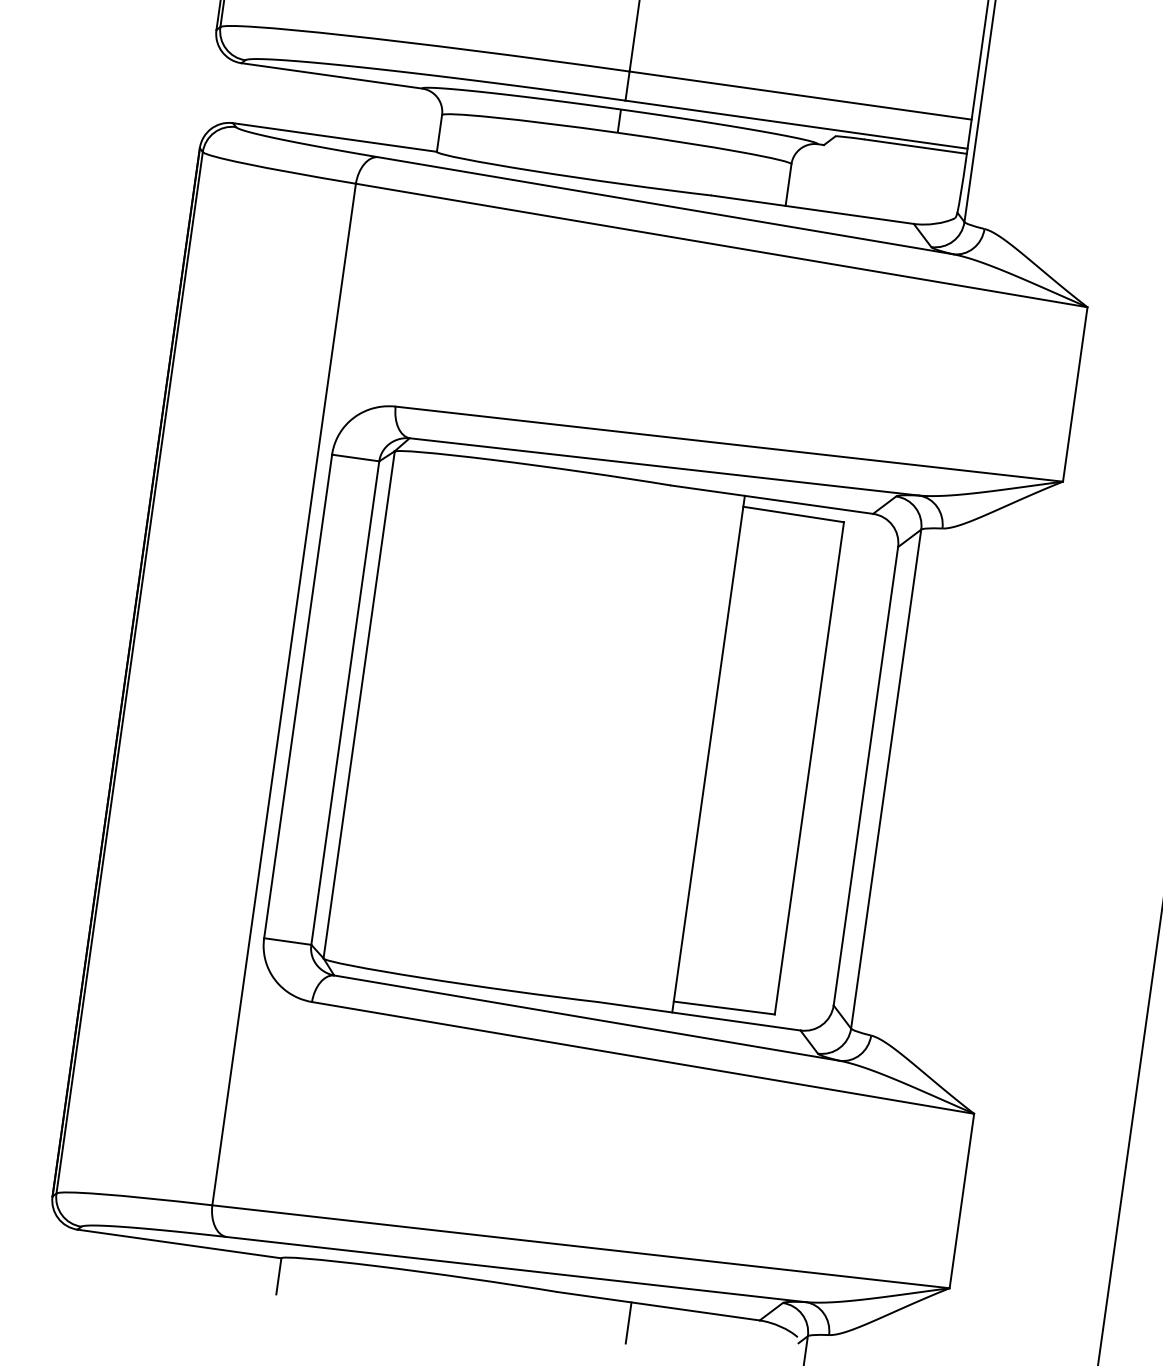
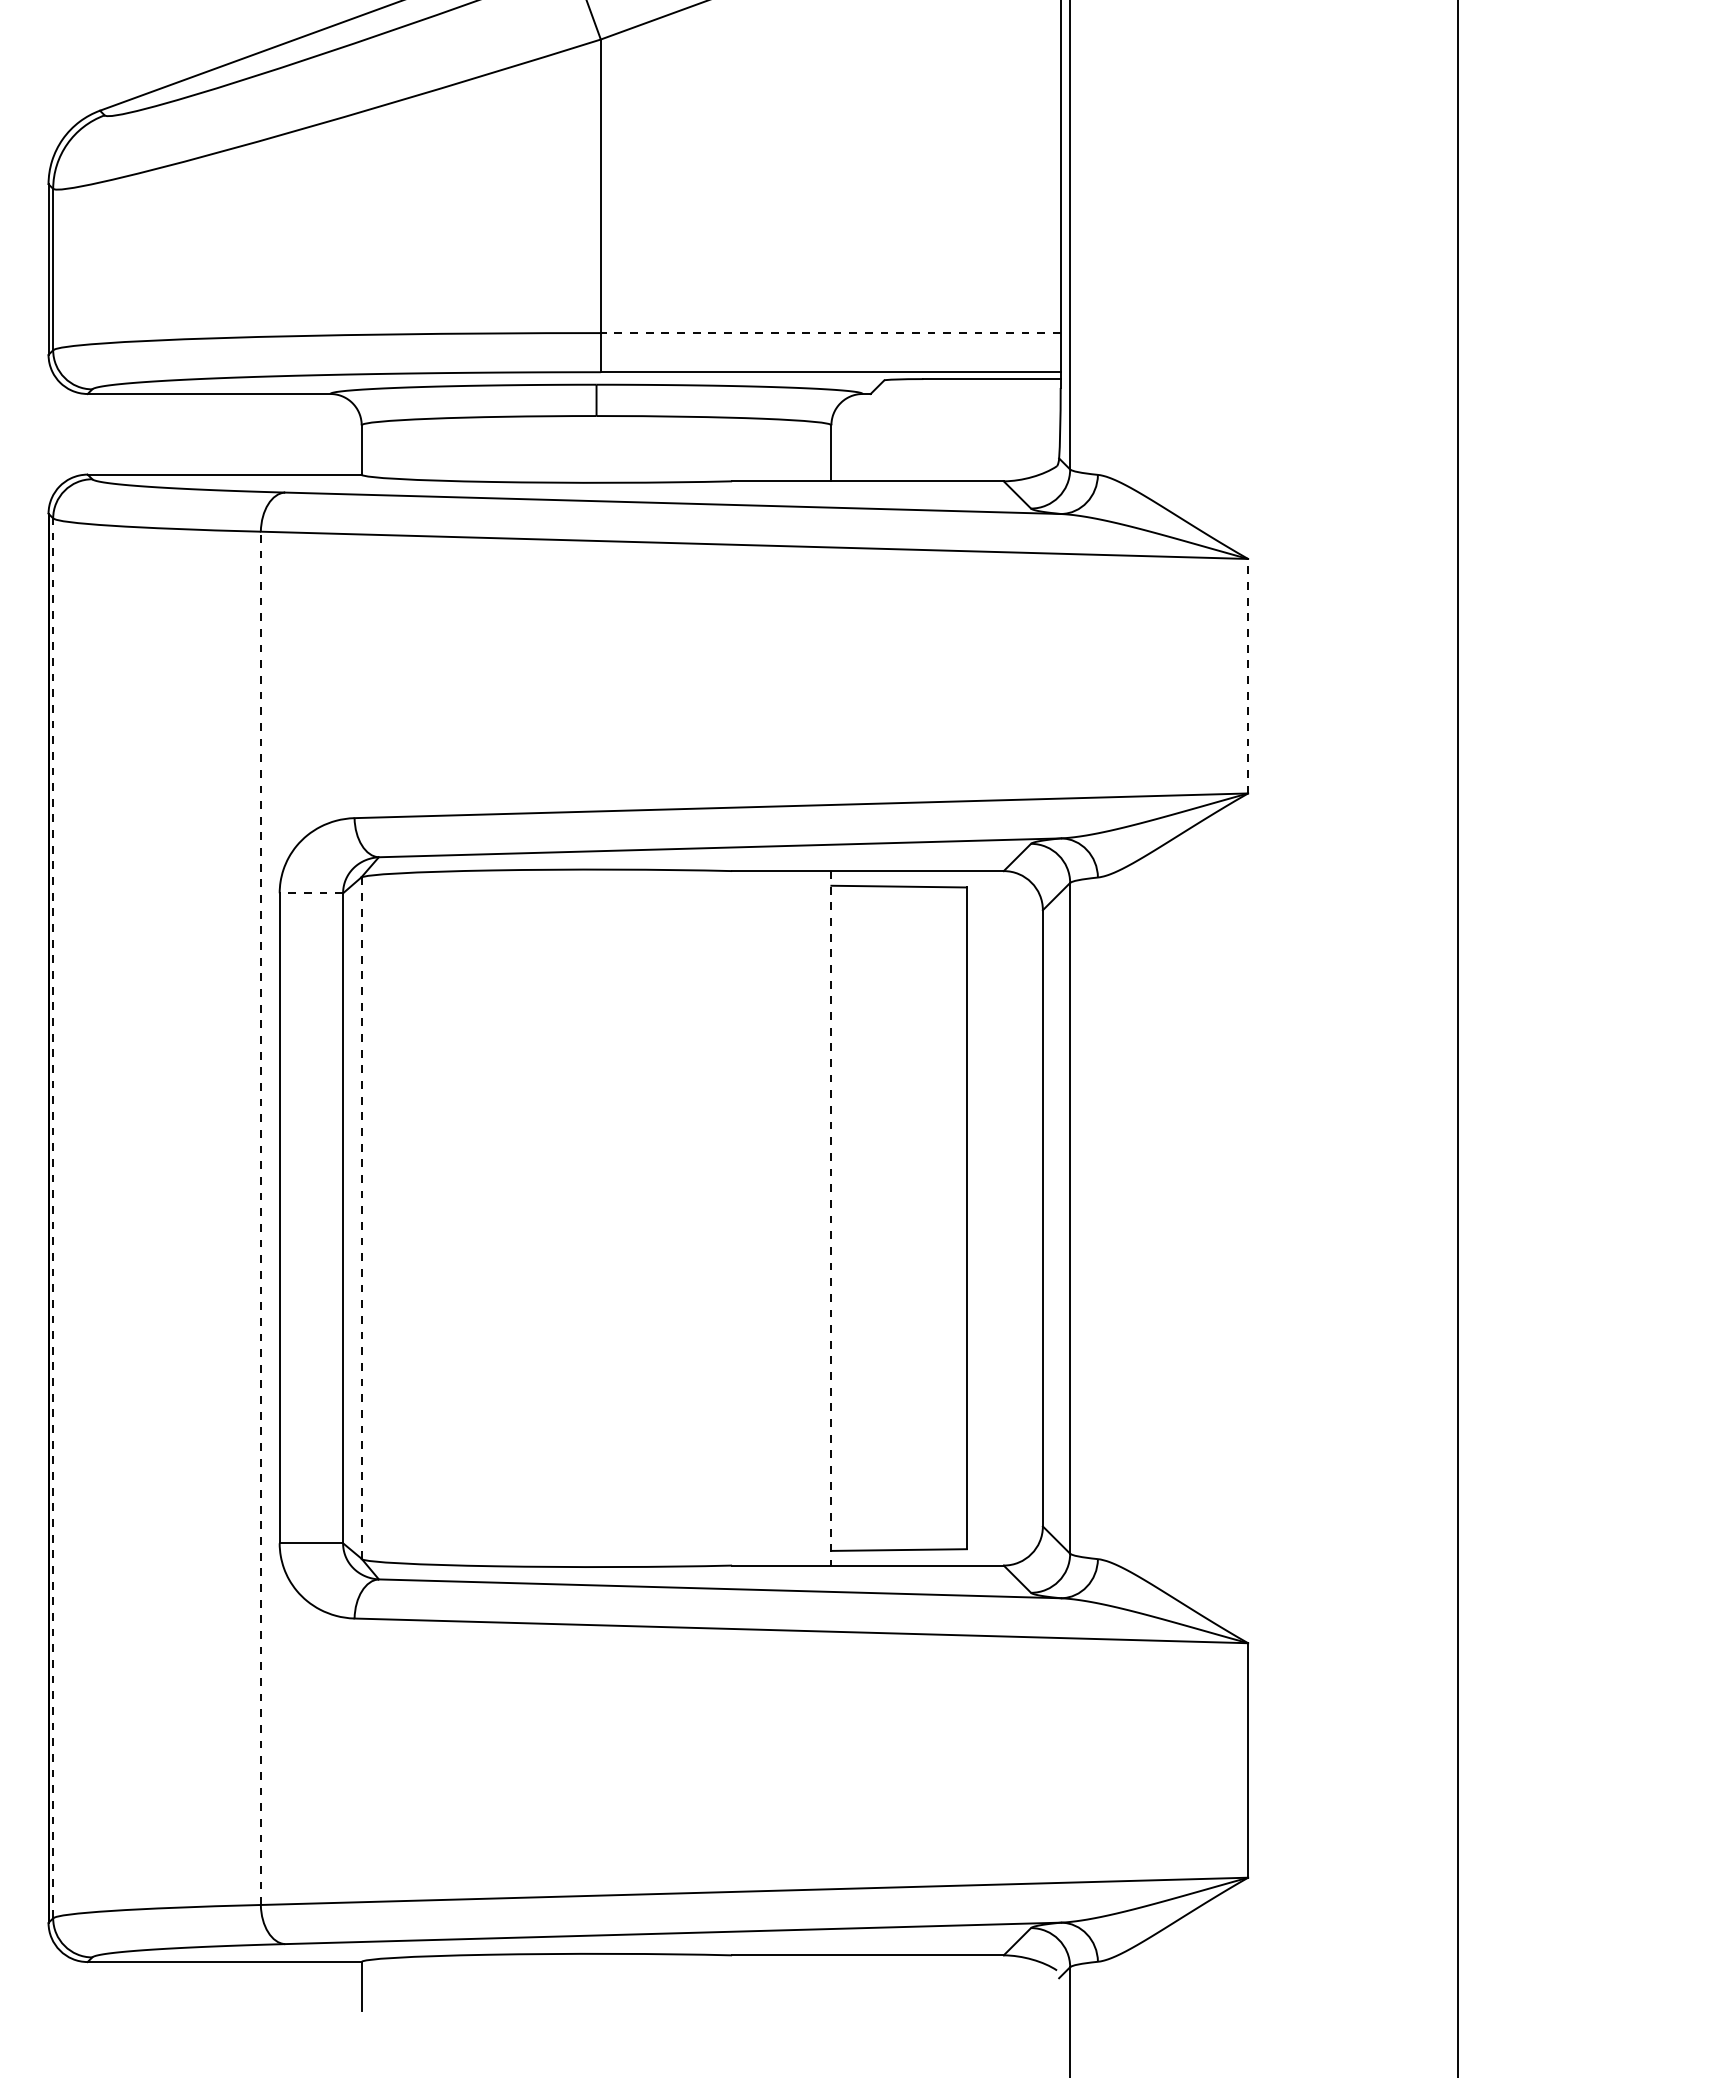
line: (800, 95) -> (830, 333), solid -> dashed
line: (1075, 393) -> (1248, 675), solid -> dashed
line: (355, 458) -> (311, 893), solid -> dashed
line: (129, 672) -> (53, 1218), solid -> dashed
line: (283, 694) -> (260, 1218), solid -> dashed
line: (358, 705) -> (361, 1218), solid -> dashed
line: (708, 754) -> (831, 1218), solid -> dashed
line: (628, 1322) -> (831, 1982), removed

